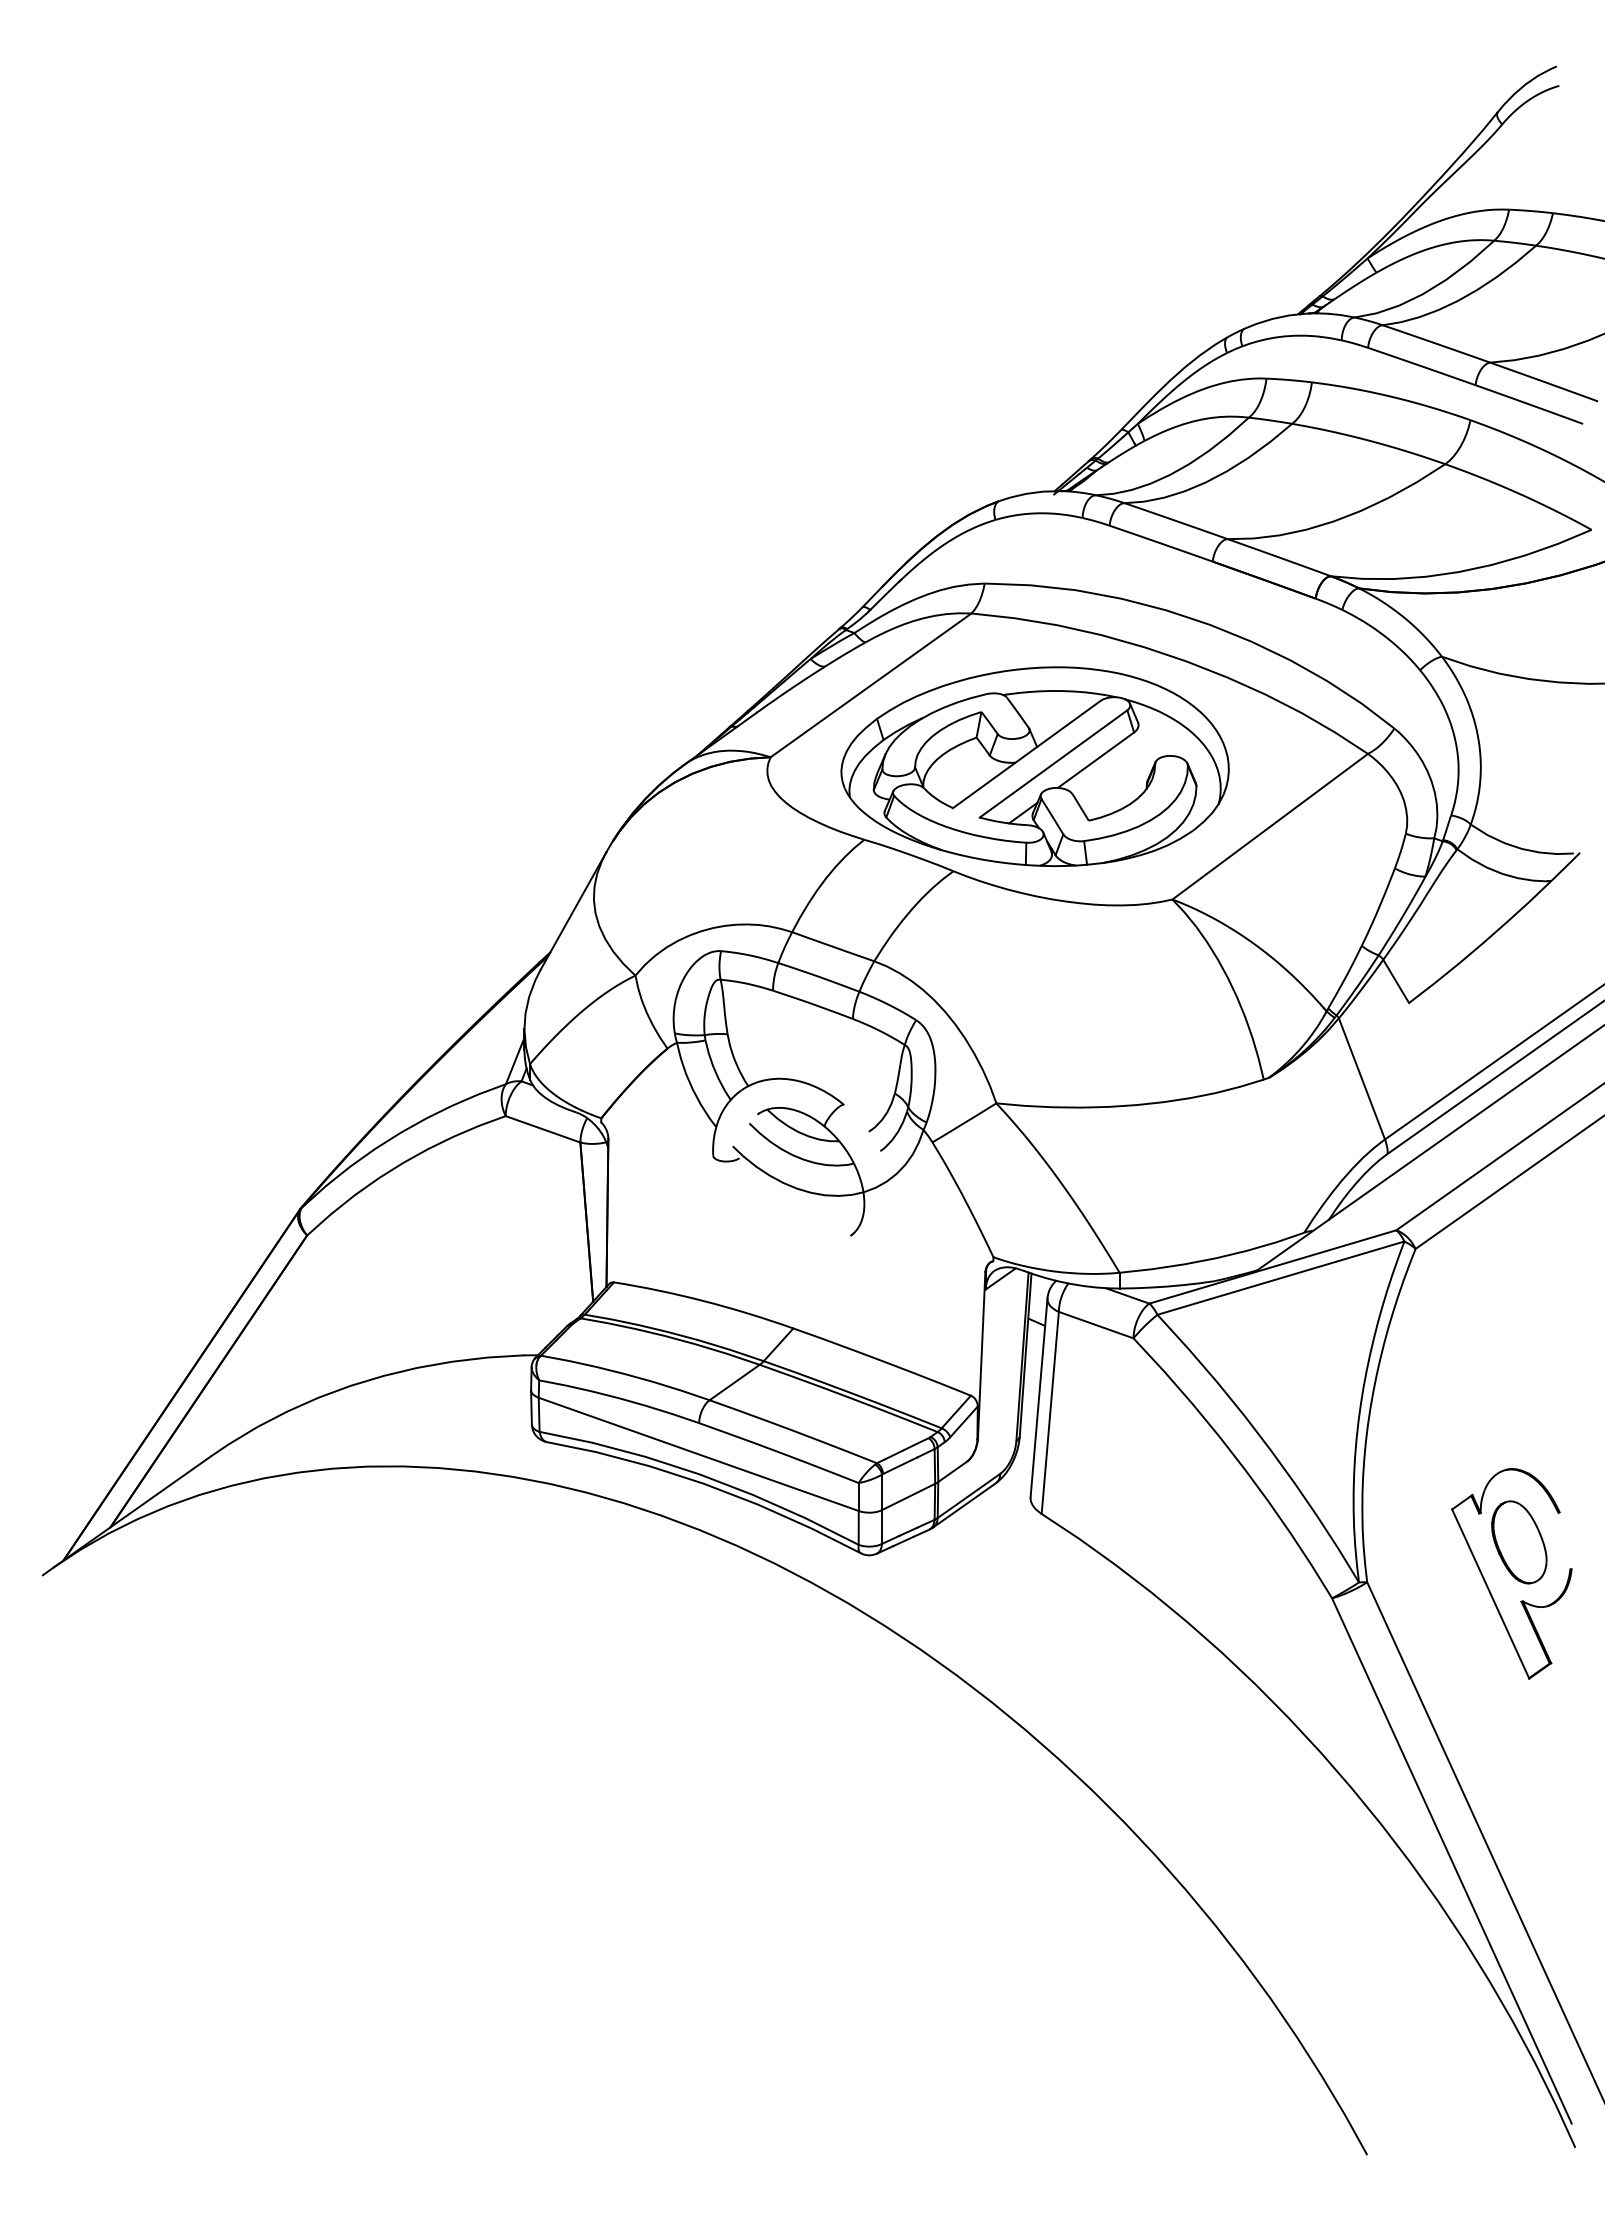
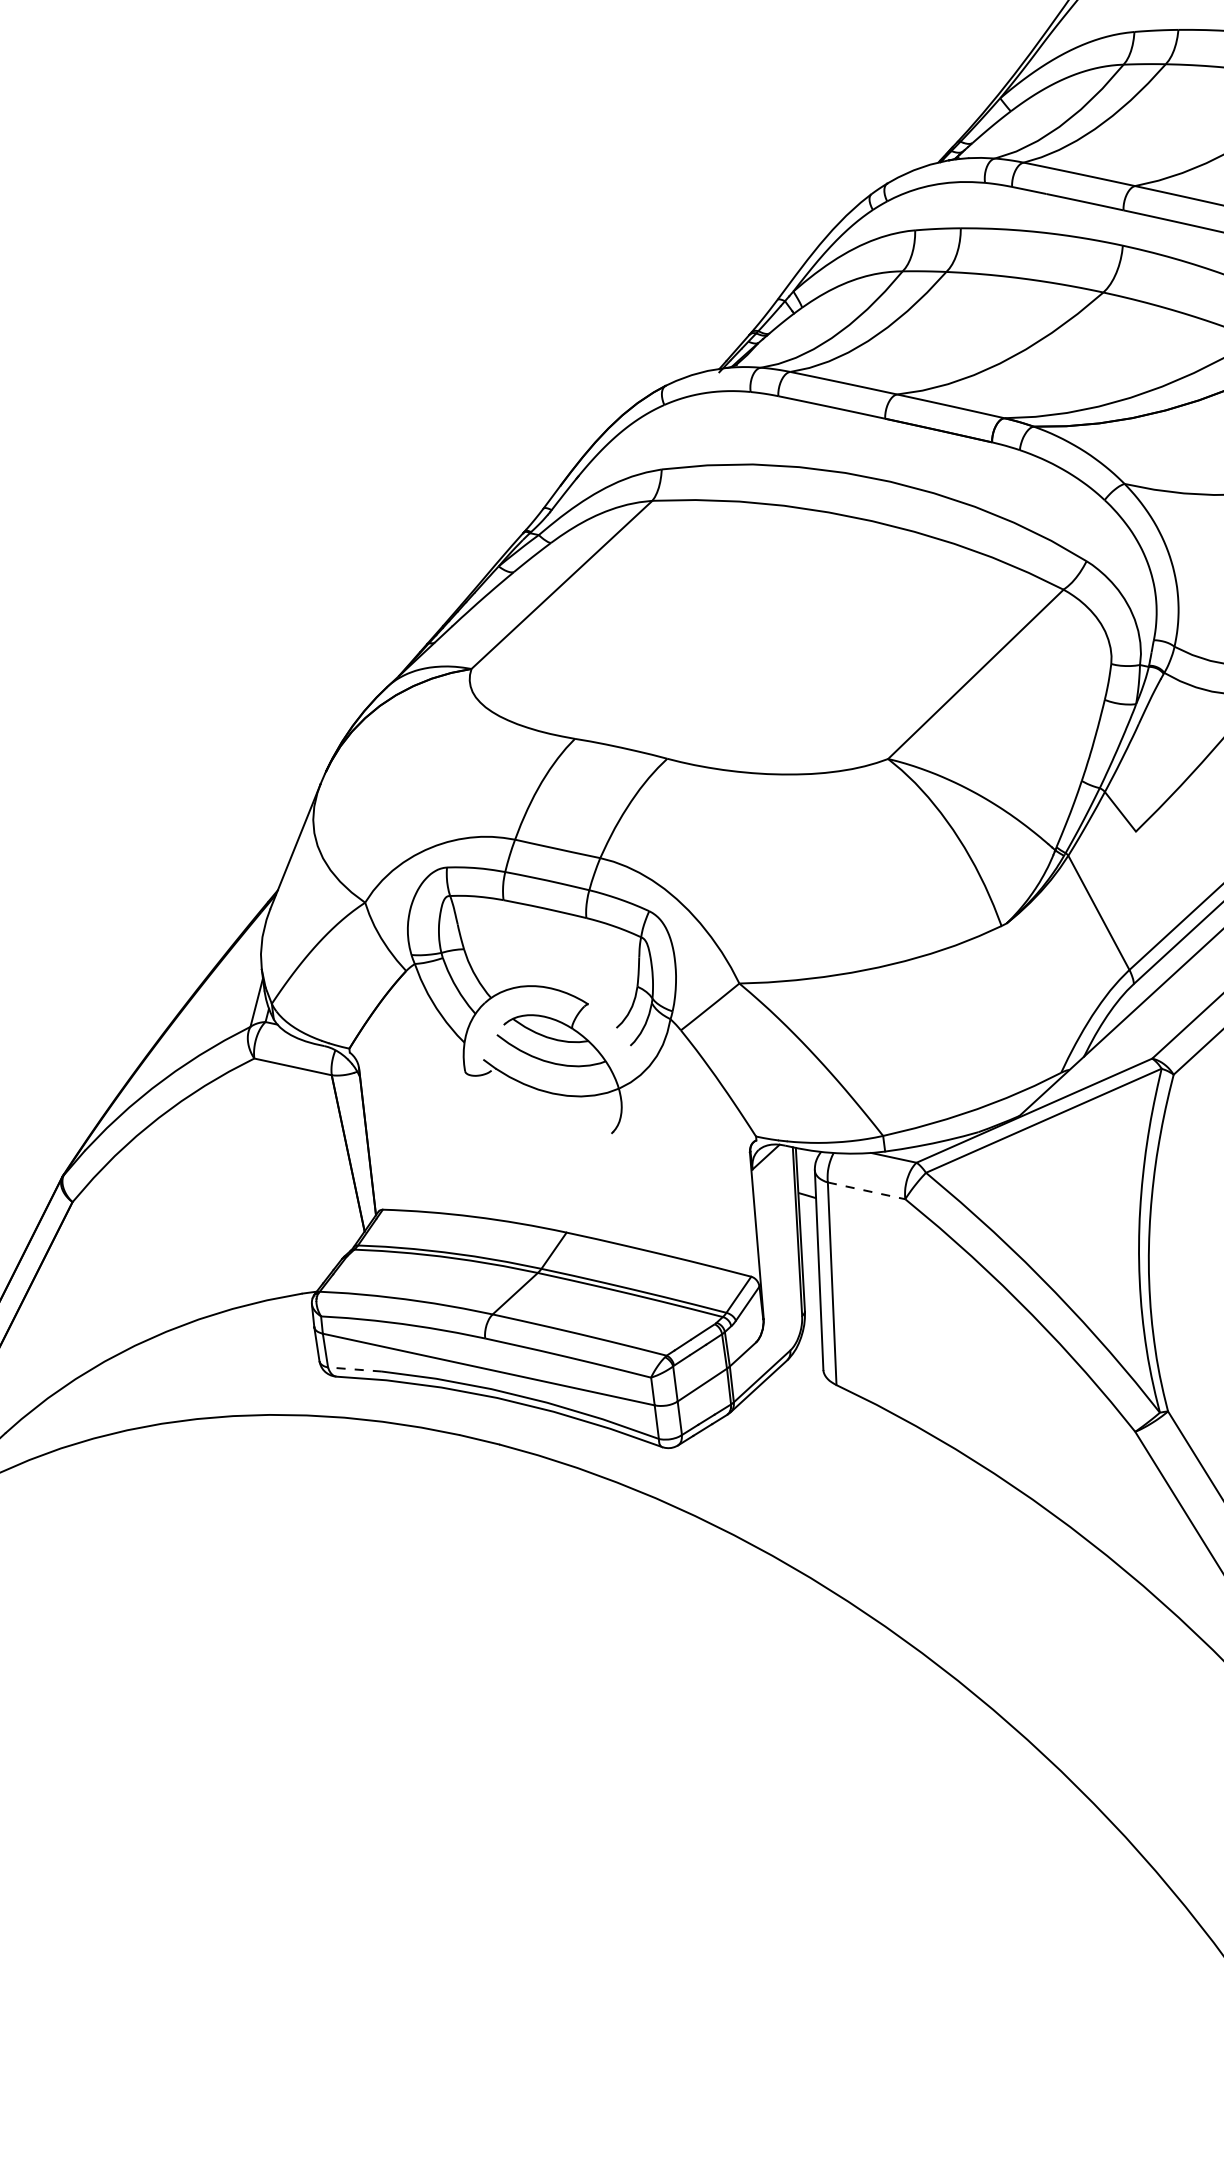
part: (1034, 766) -> (734, 644), removed
line: (1096, 1325) -> (866, 1191), solid -> dashed
line: (566, 1437) -> (355, 1369), solid -> dashed

